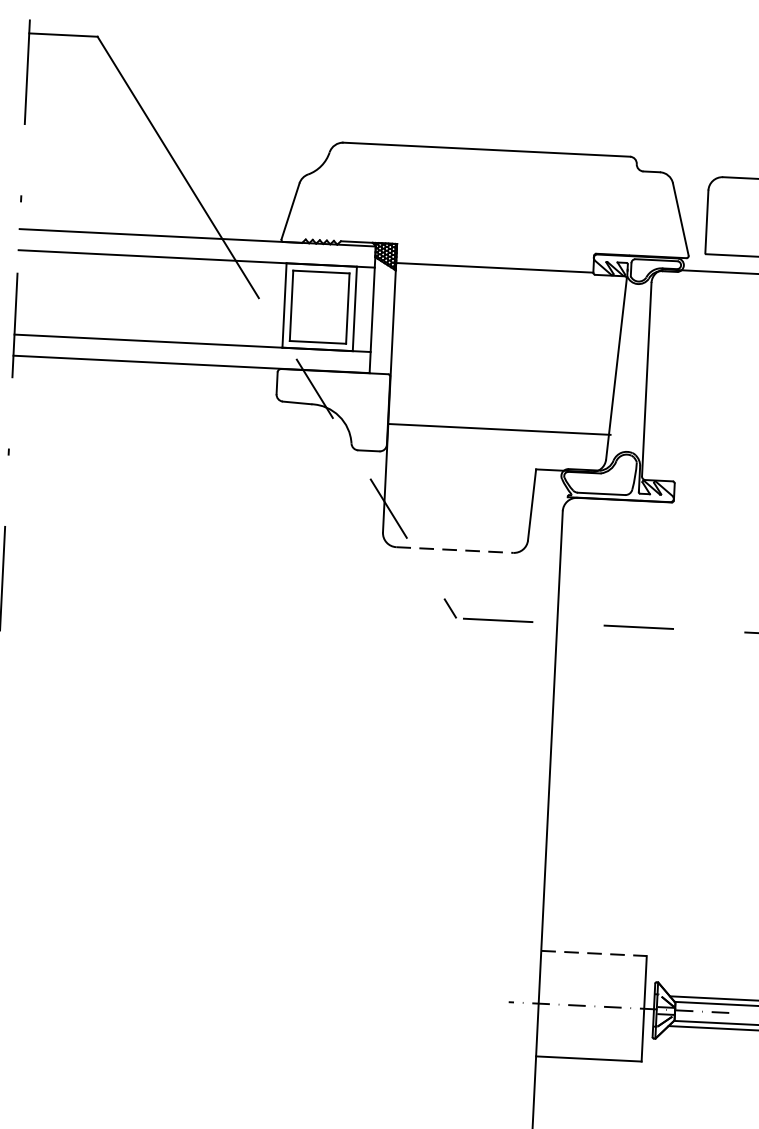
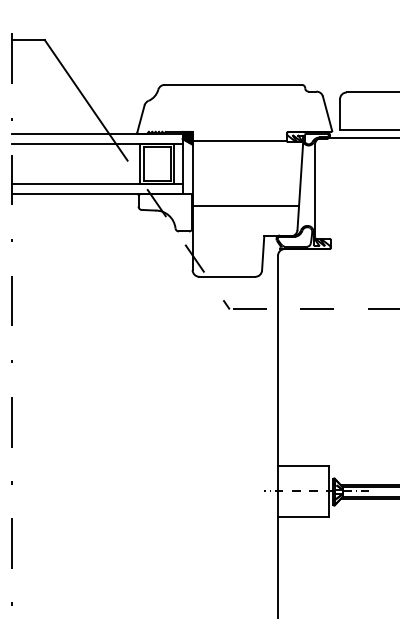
line: (498, 430) -> (245, 206), moved
line: (455, 549) -> (227, 276), dashed -> solid
line: (594, 954) -> (303, 466), dashed -> solid

